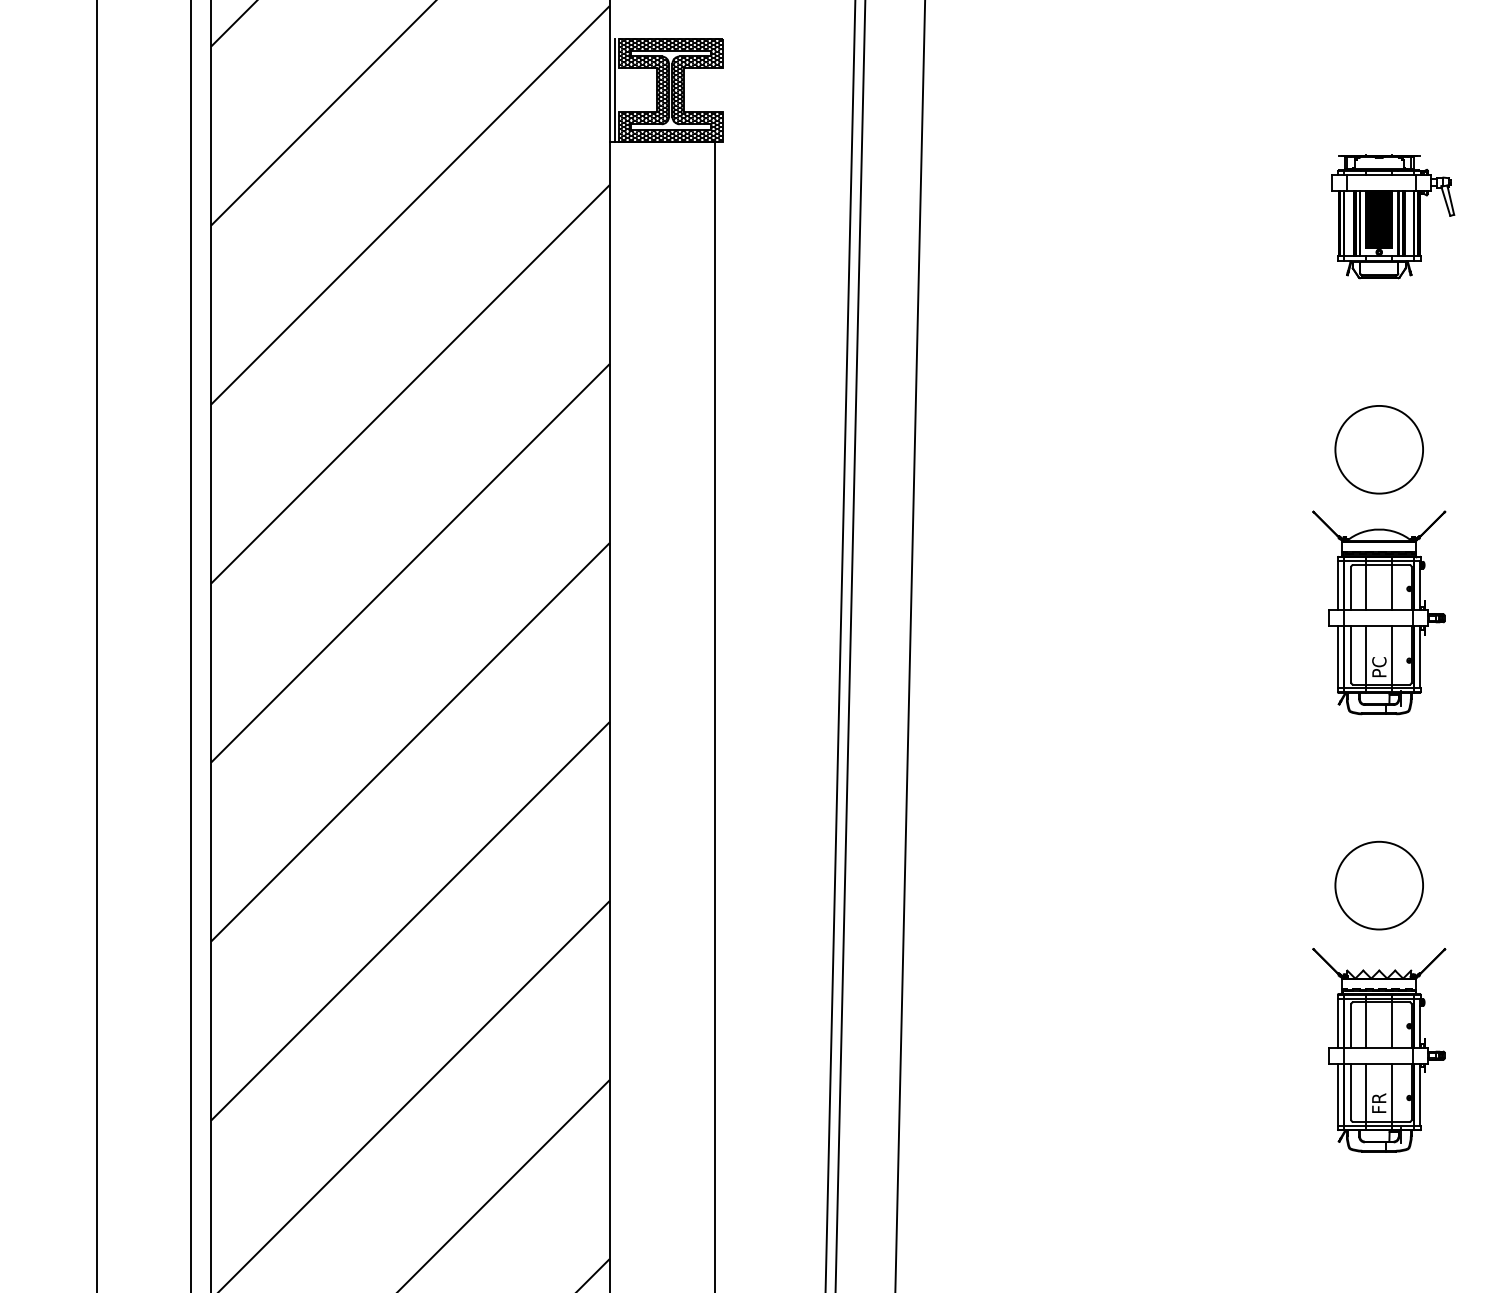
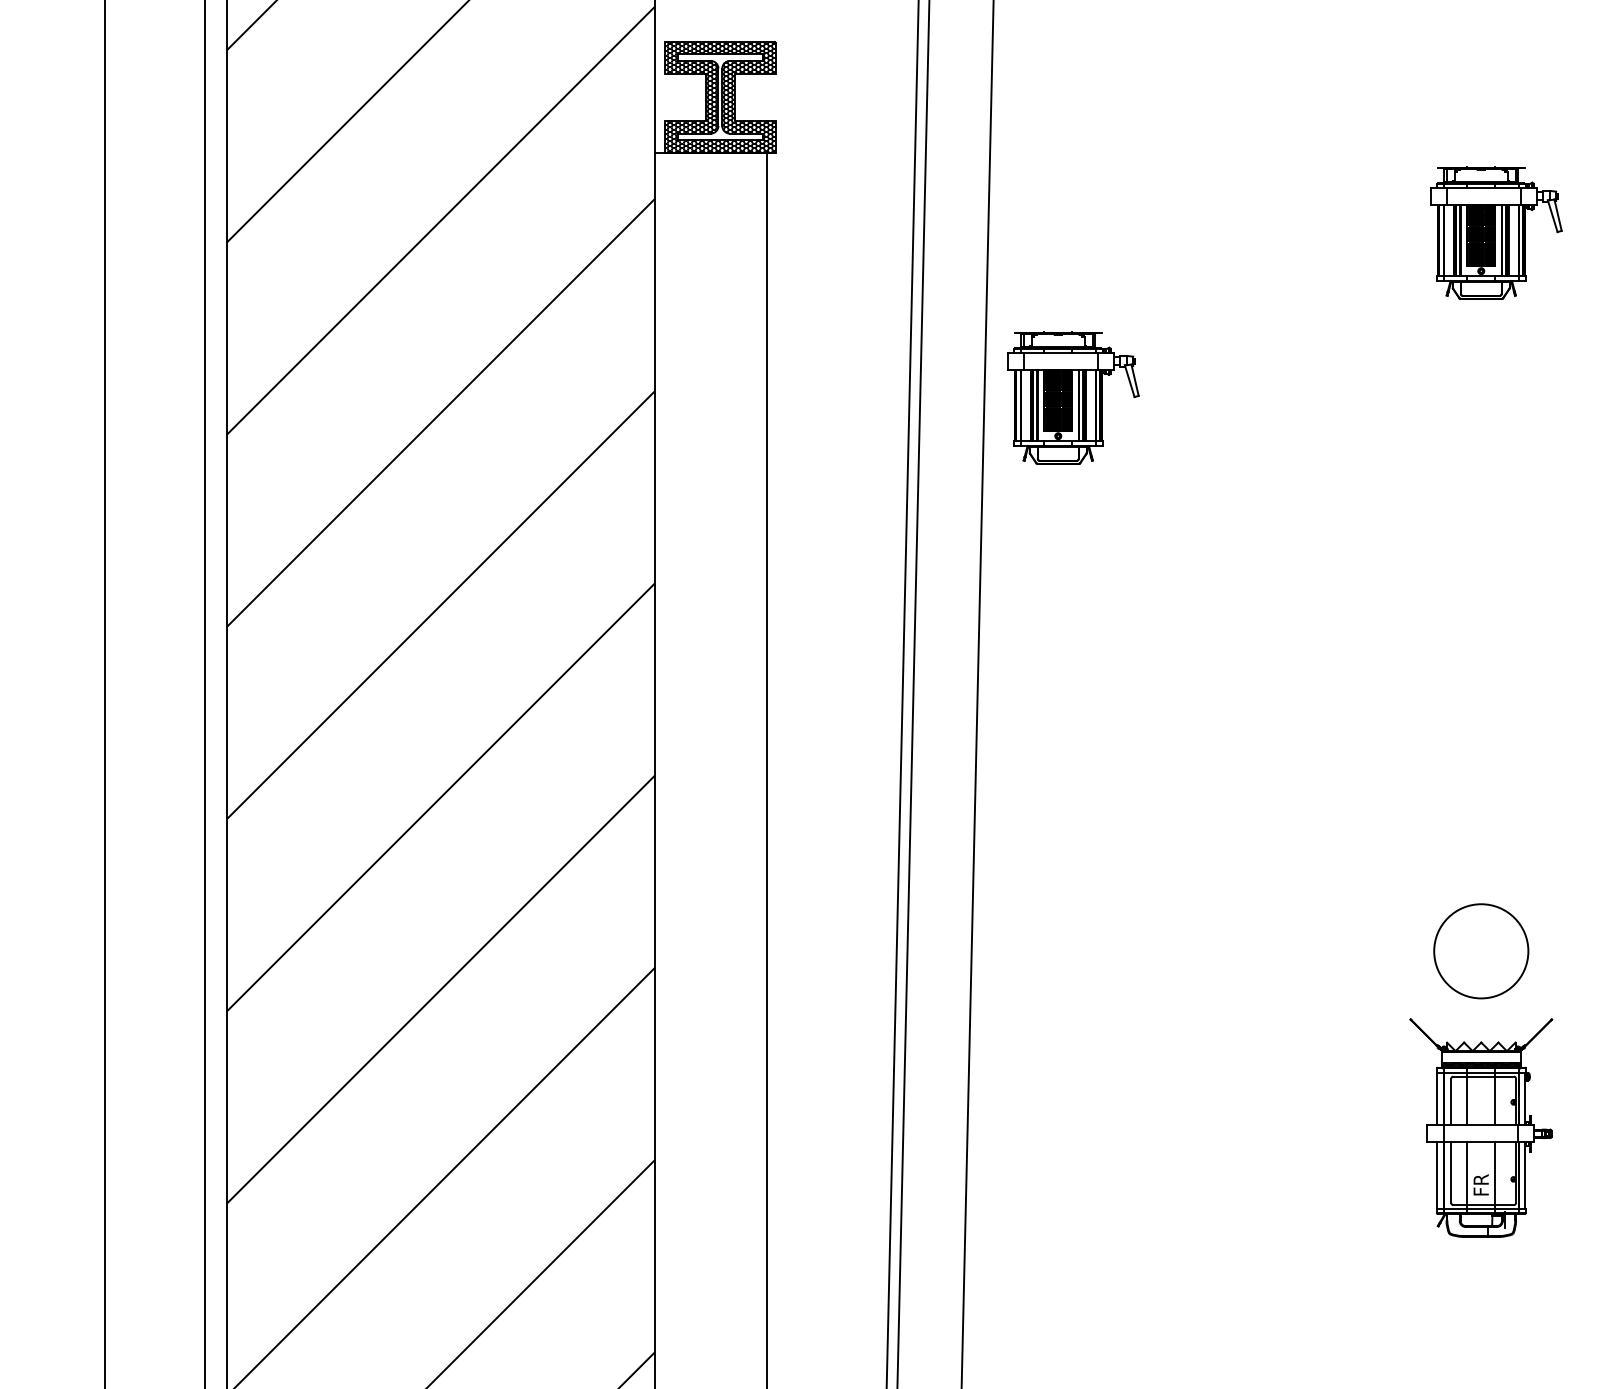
line: (614, 89) -> (660, 96), removed
part: (999, 369) -> (1073, 397), added
part: (1379, 559) -> (1481, 601), removed

